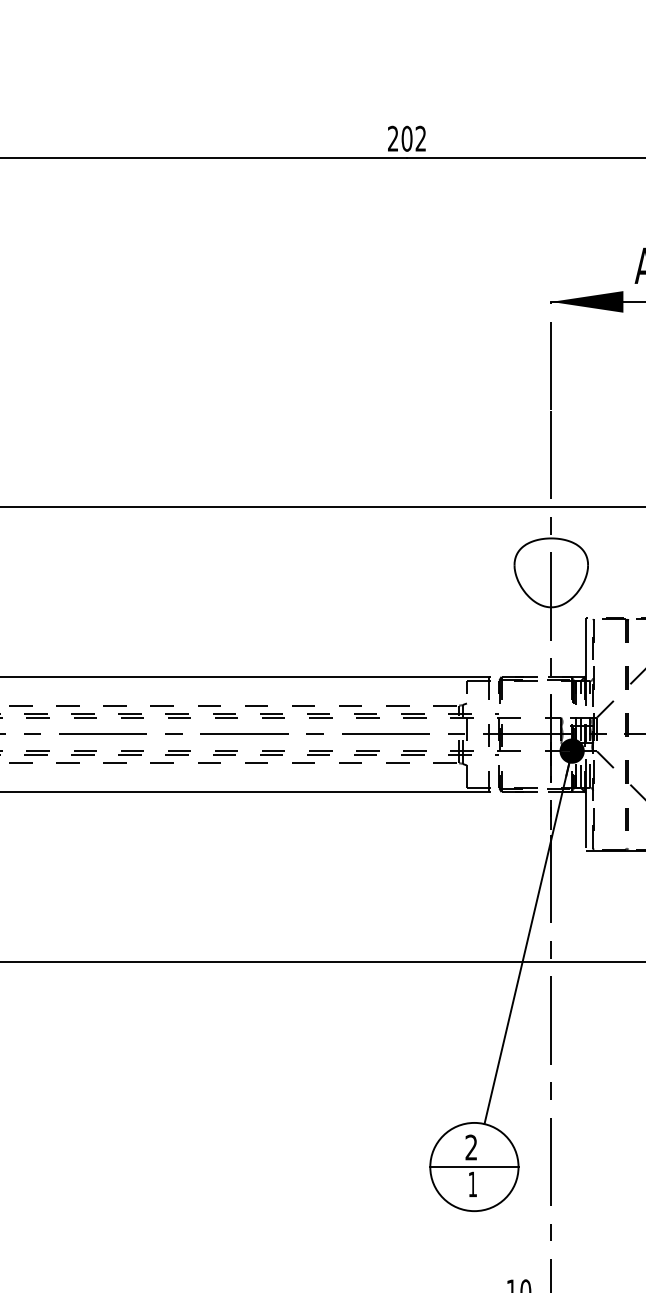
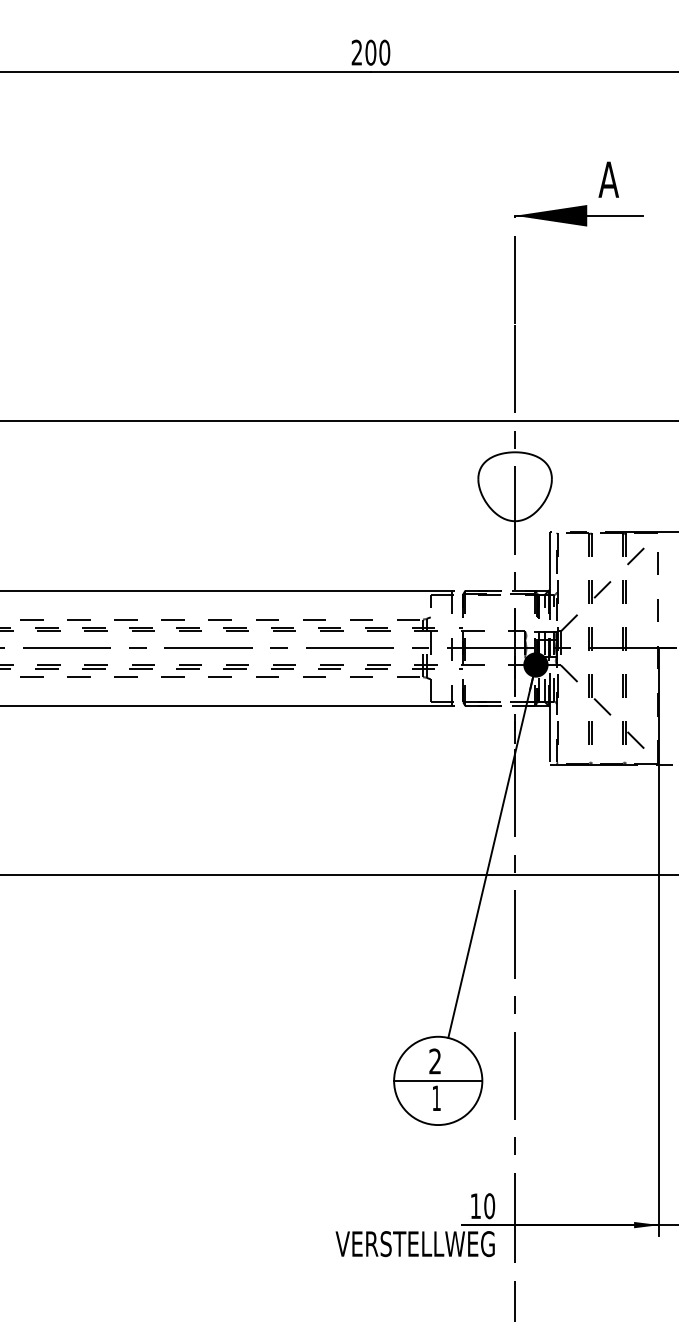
text: (420, 138) -> (384, 52), 202 -> 200

